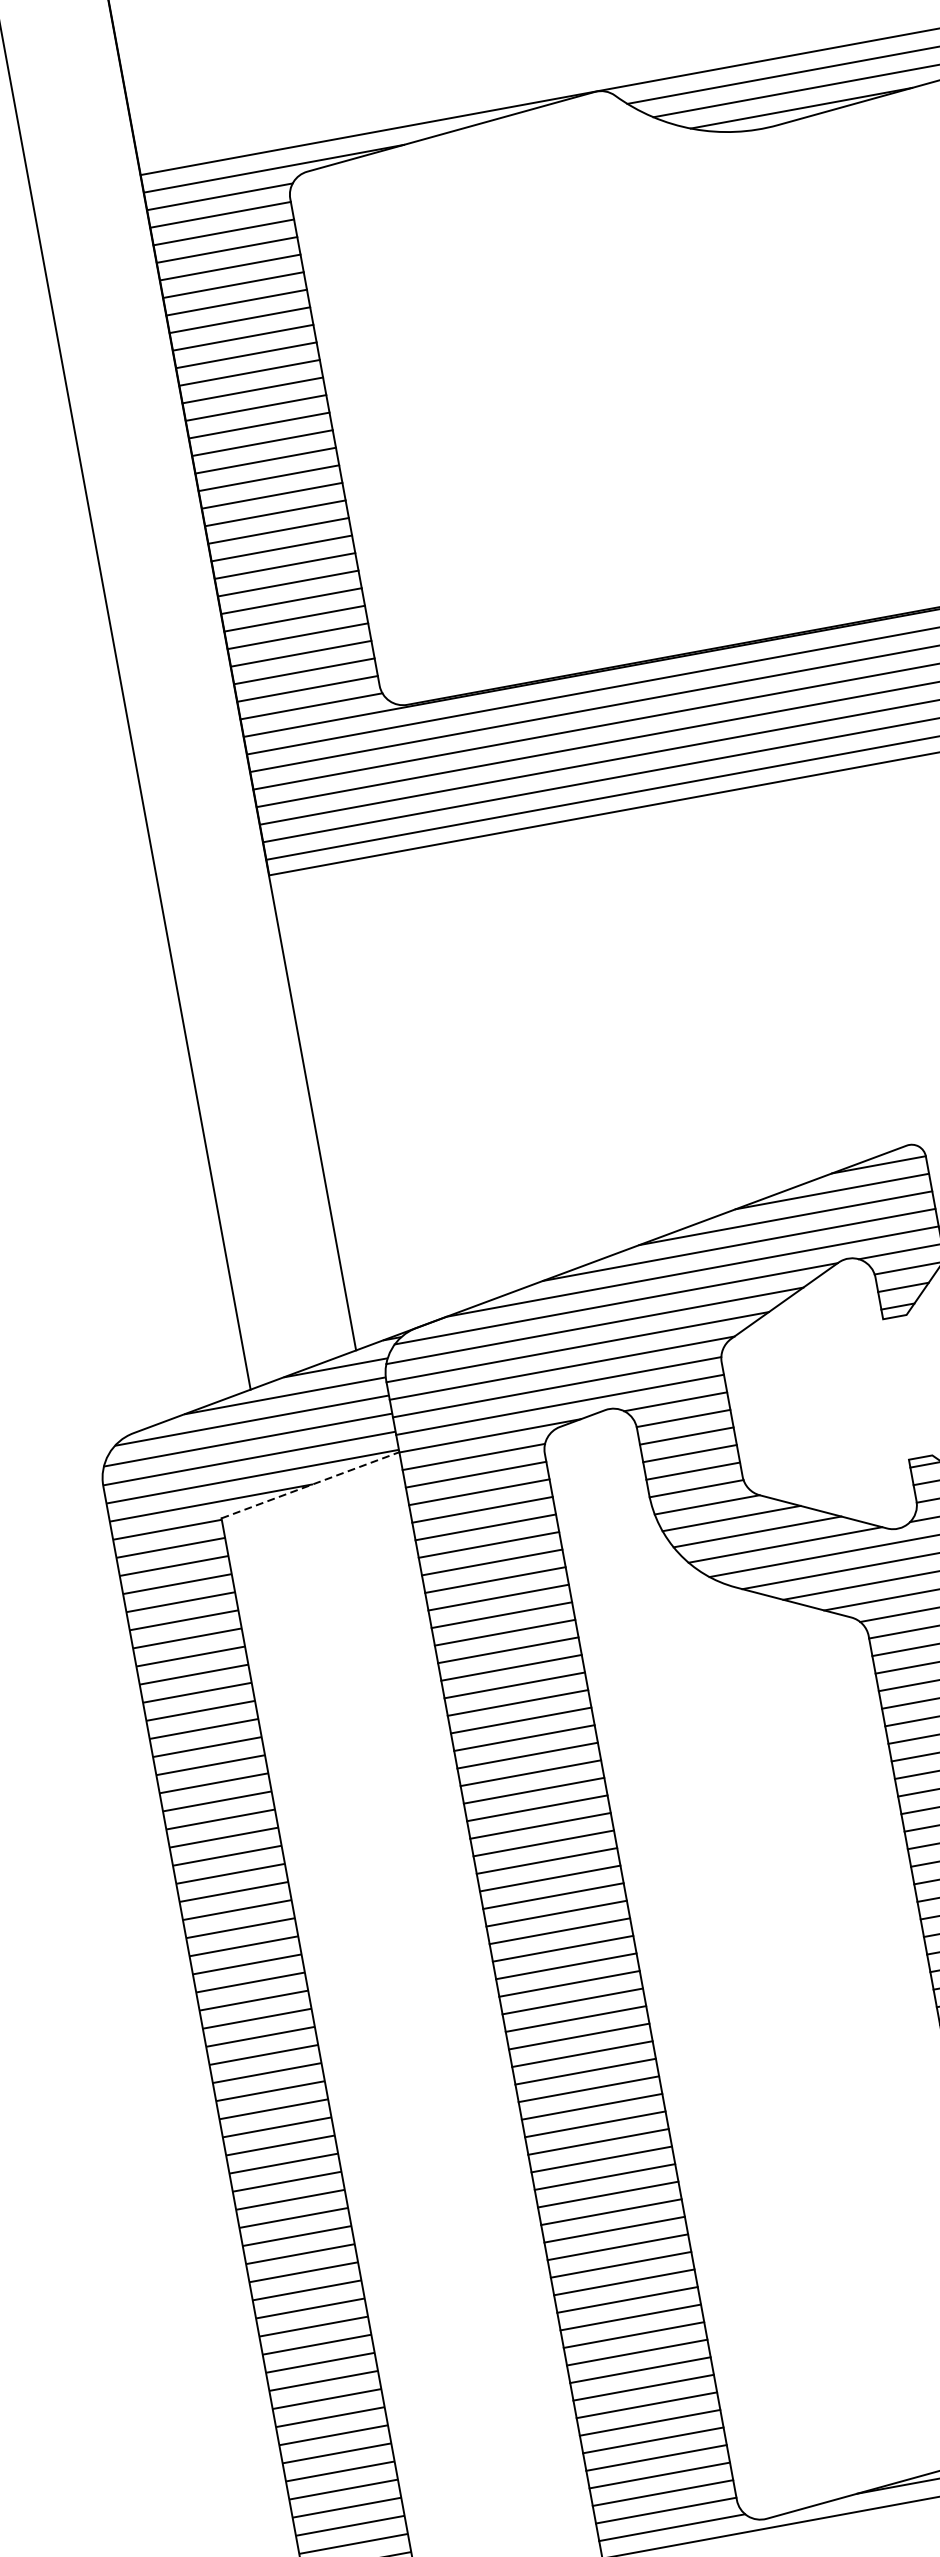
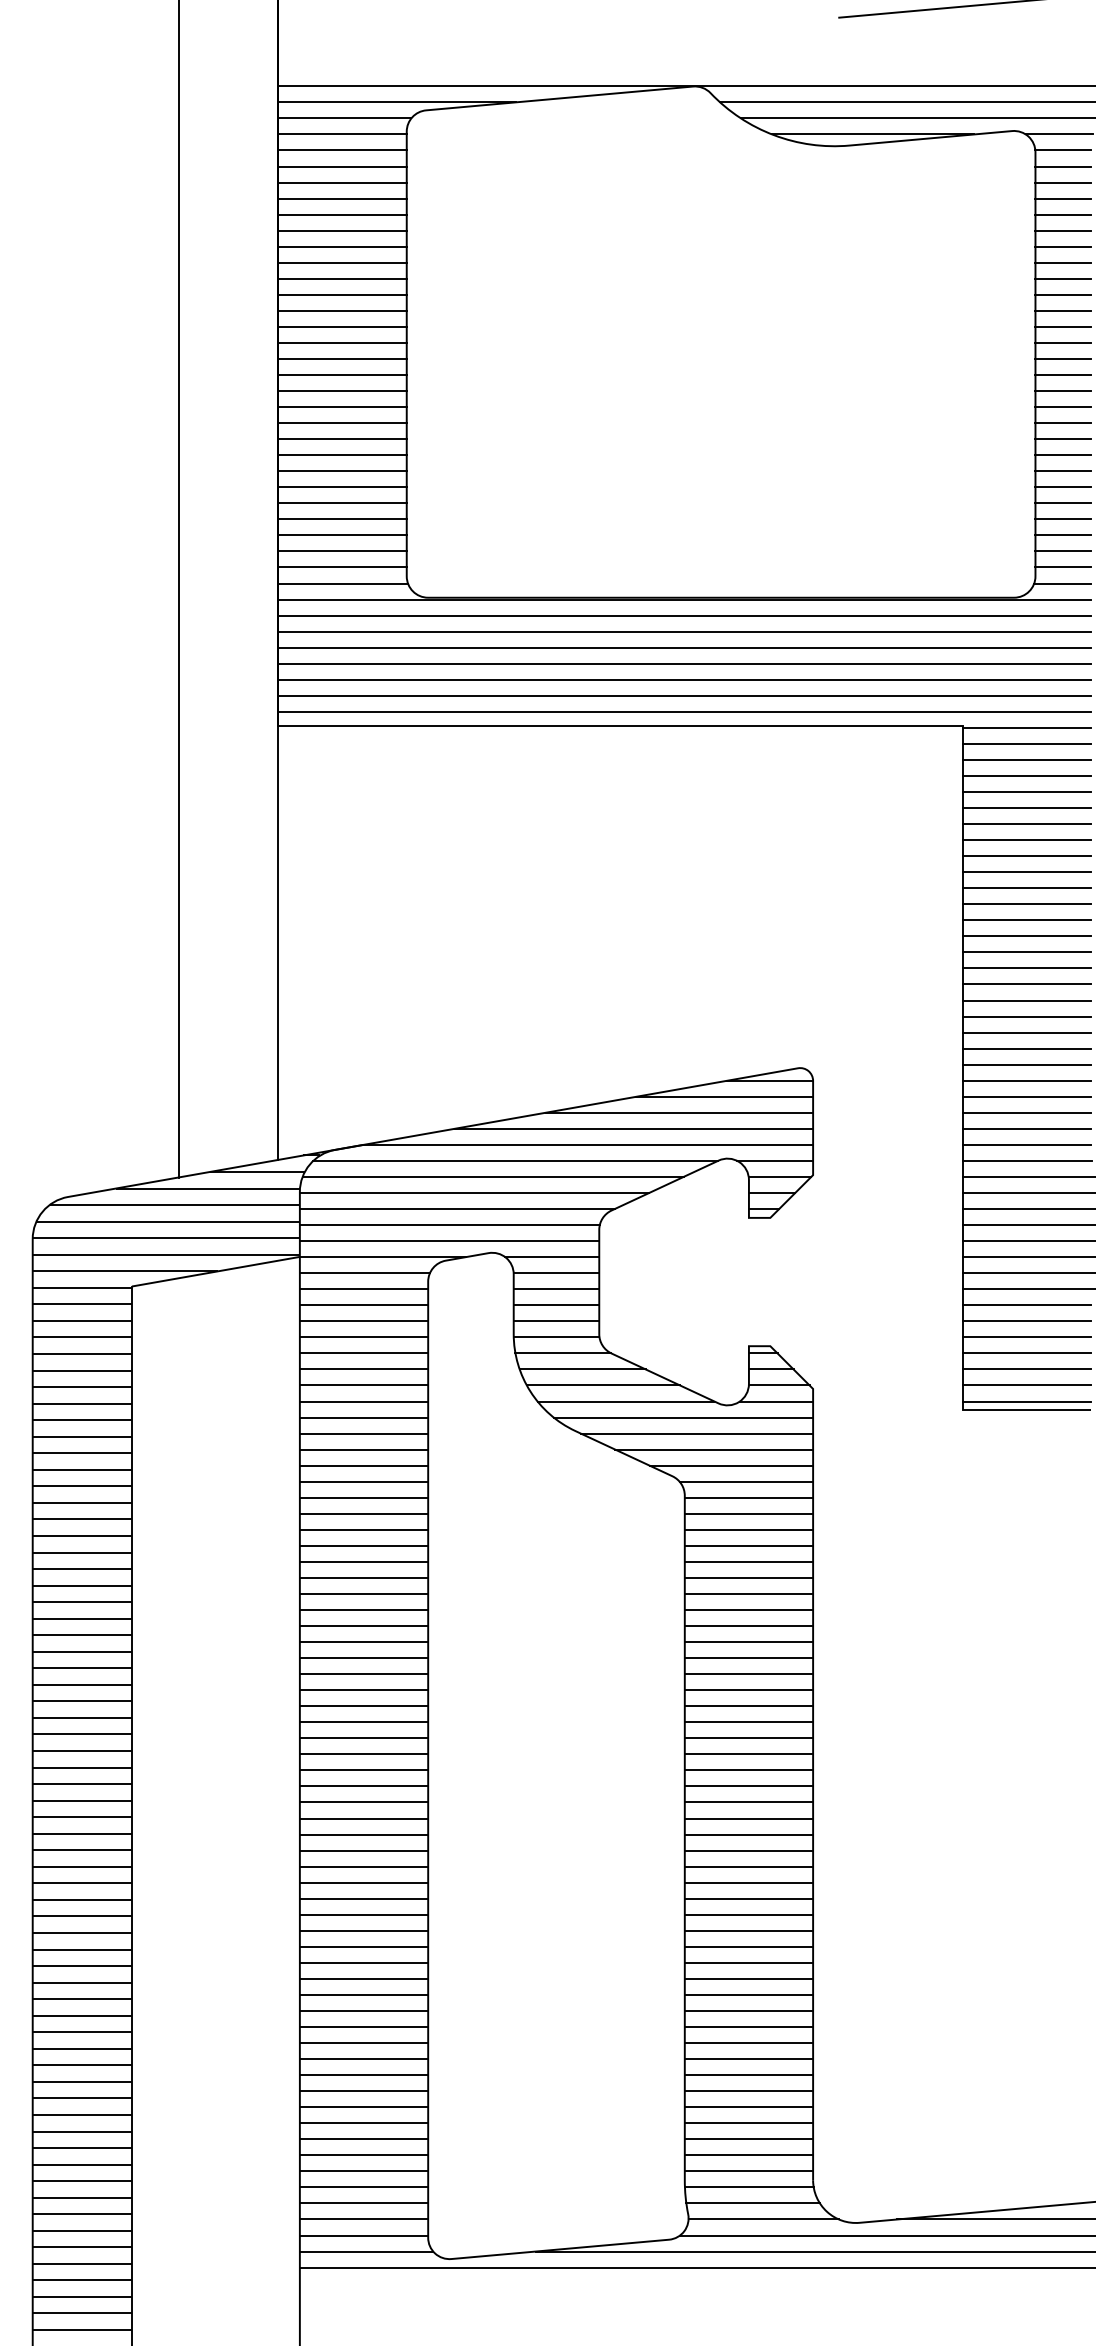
line: (311, 1484) -> (216, 1271), dashed -> solid

